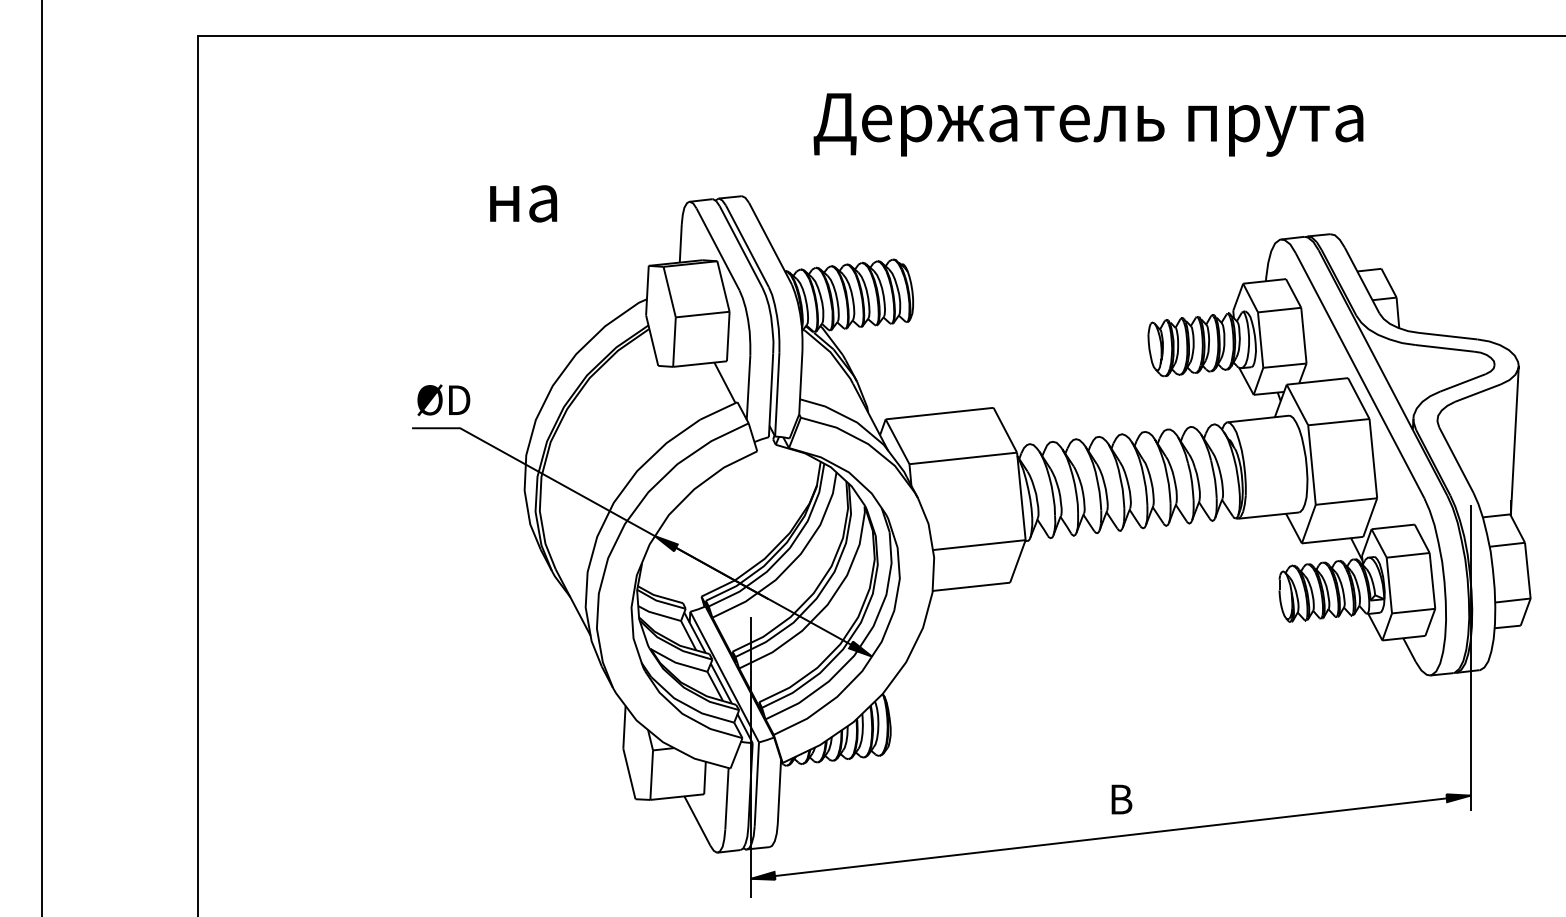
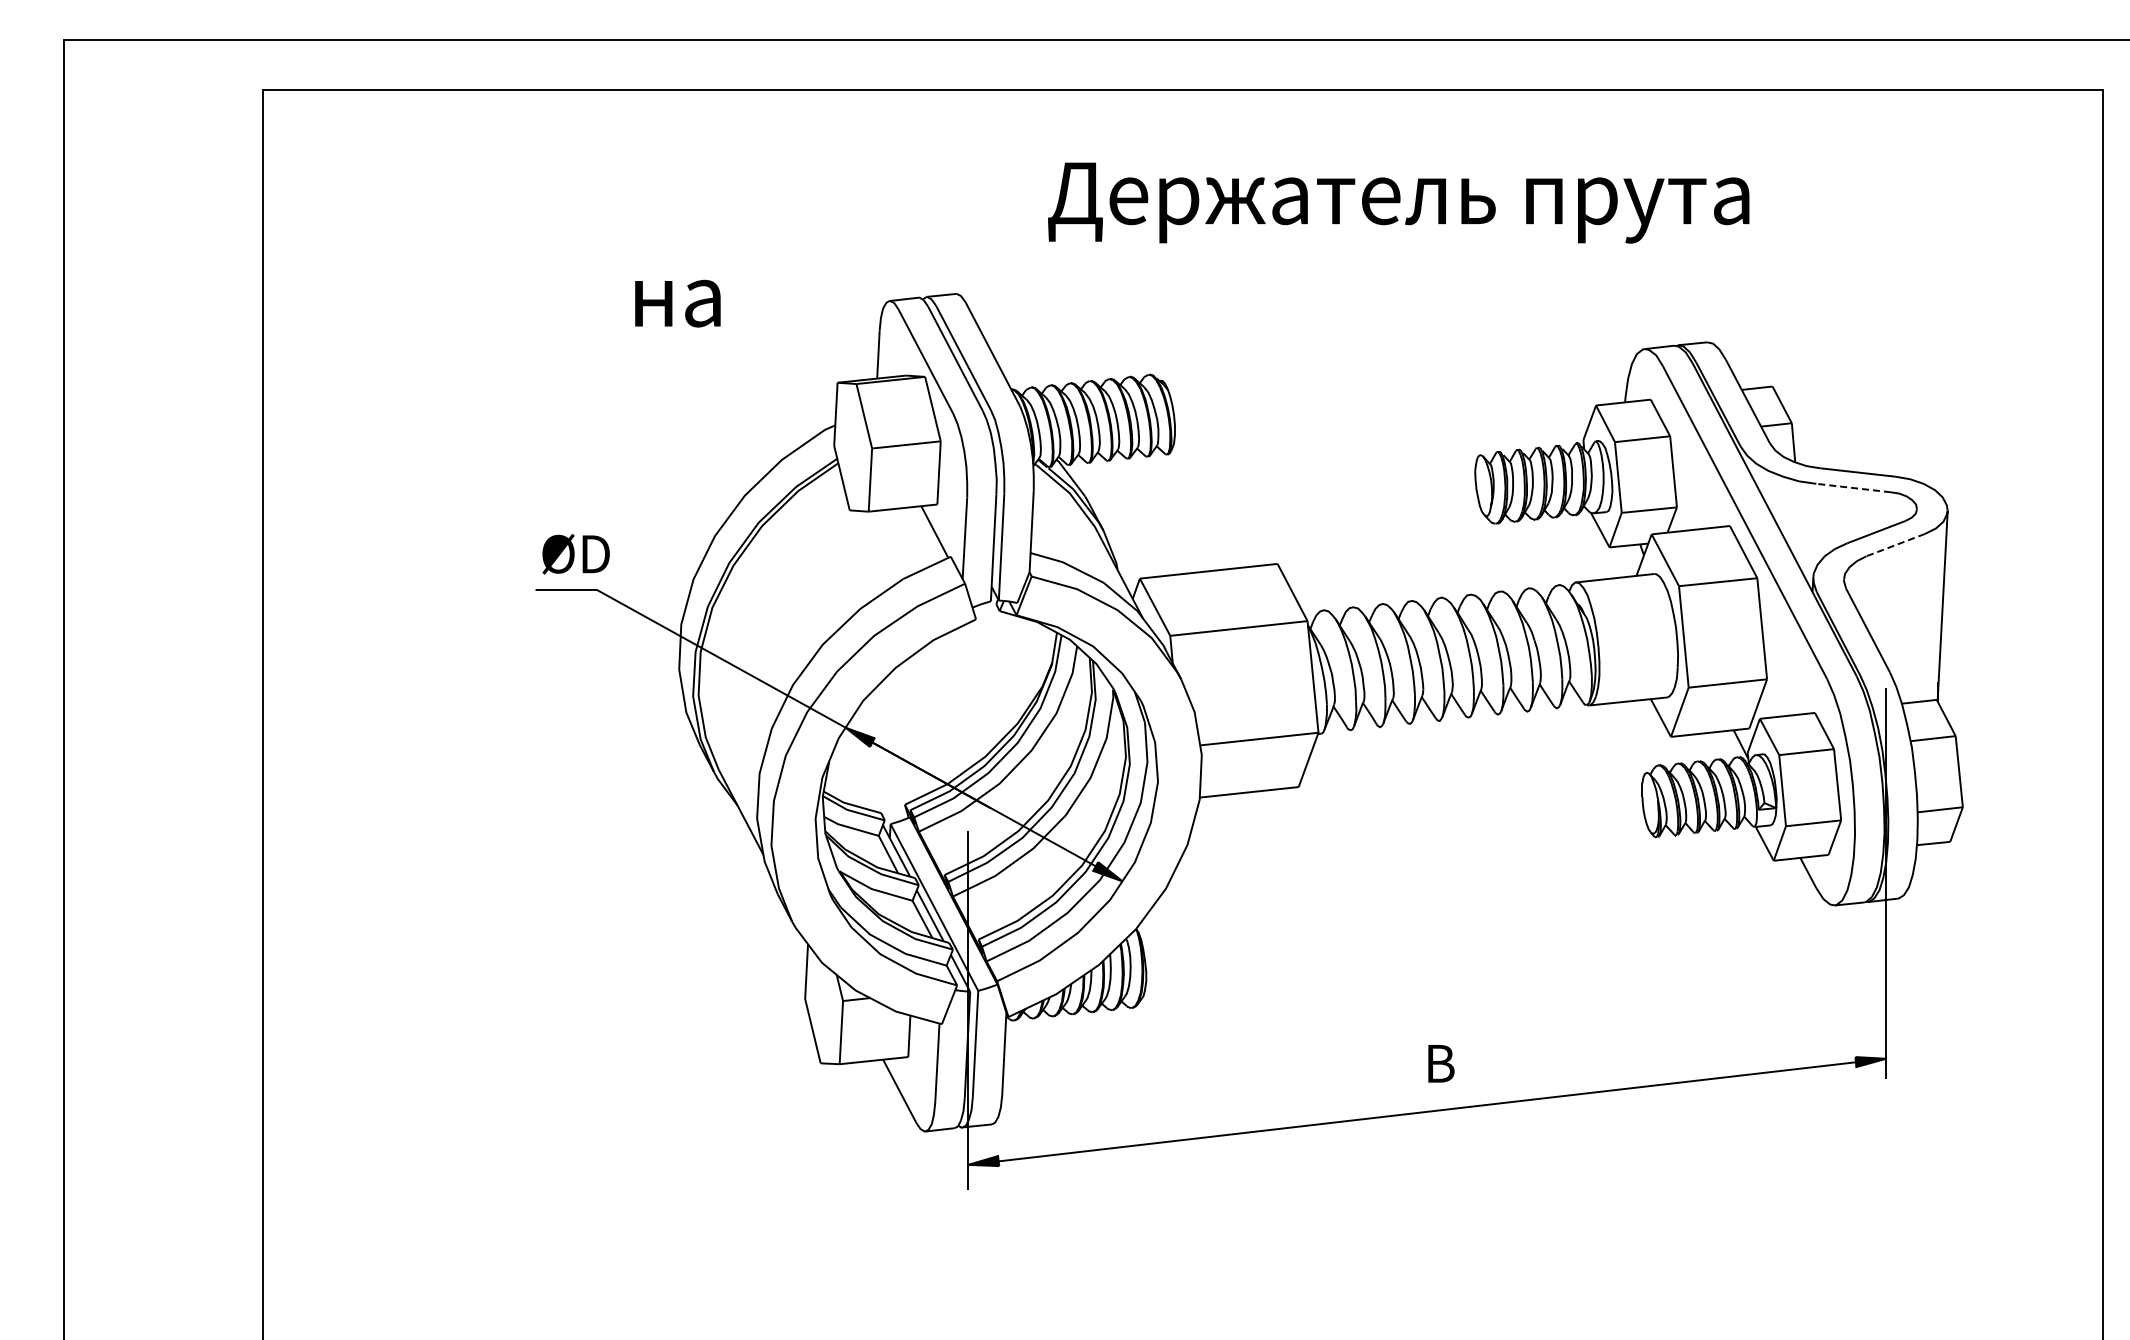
line: (1444, 348) -> (1853, 488), solid -> dashed
line: (1477, 393) -> (1895, 545), solid -> dashed

